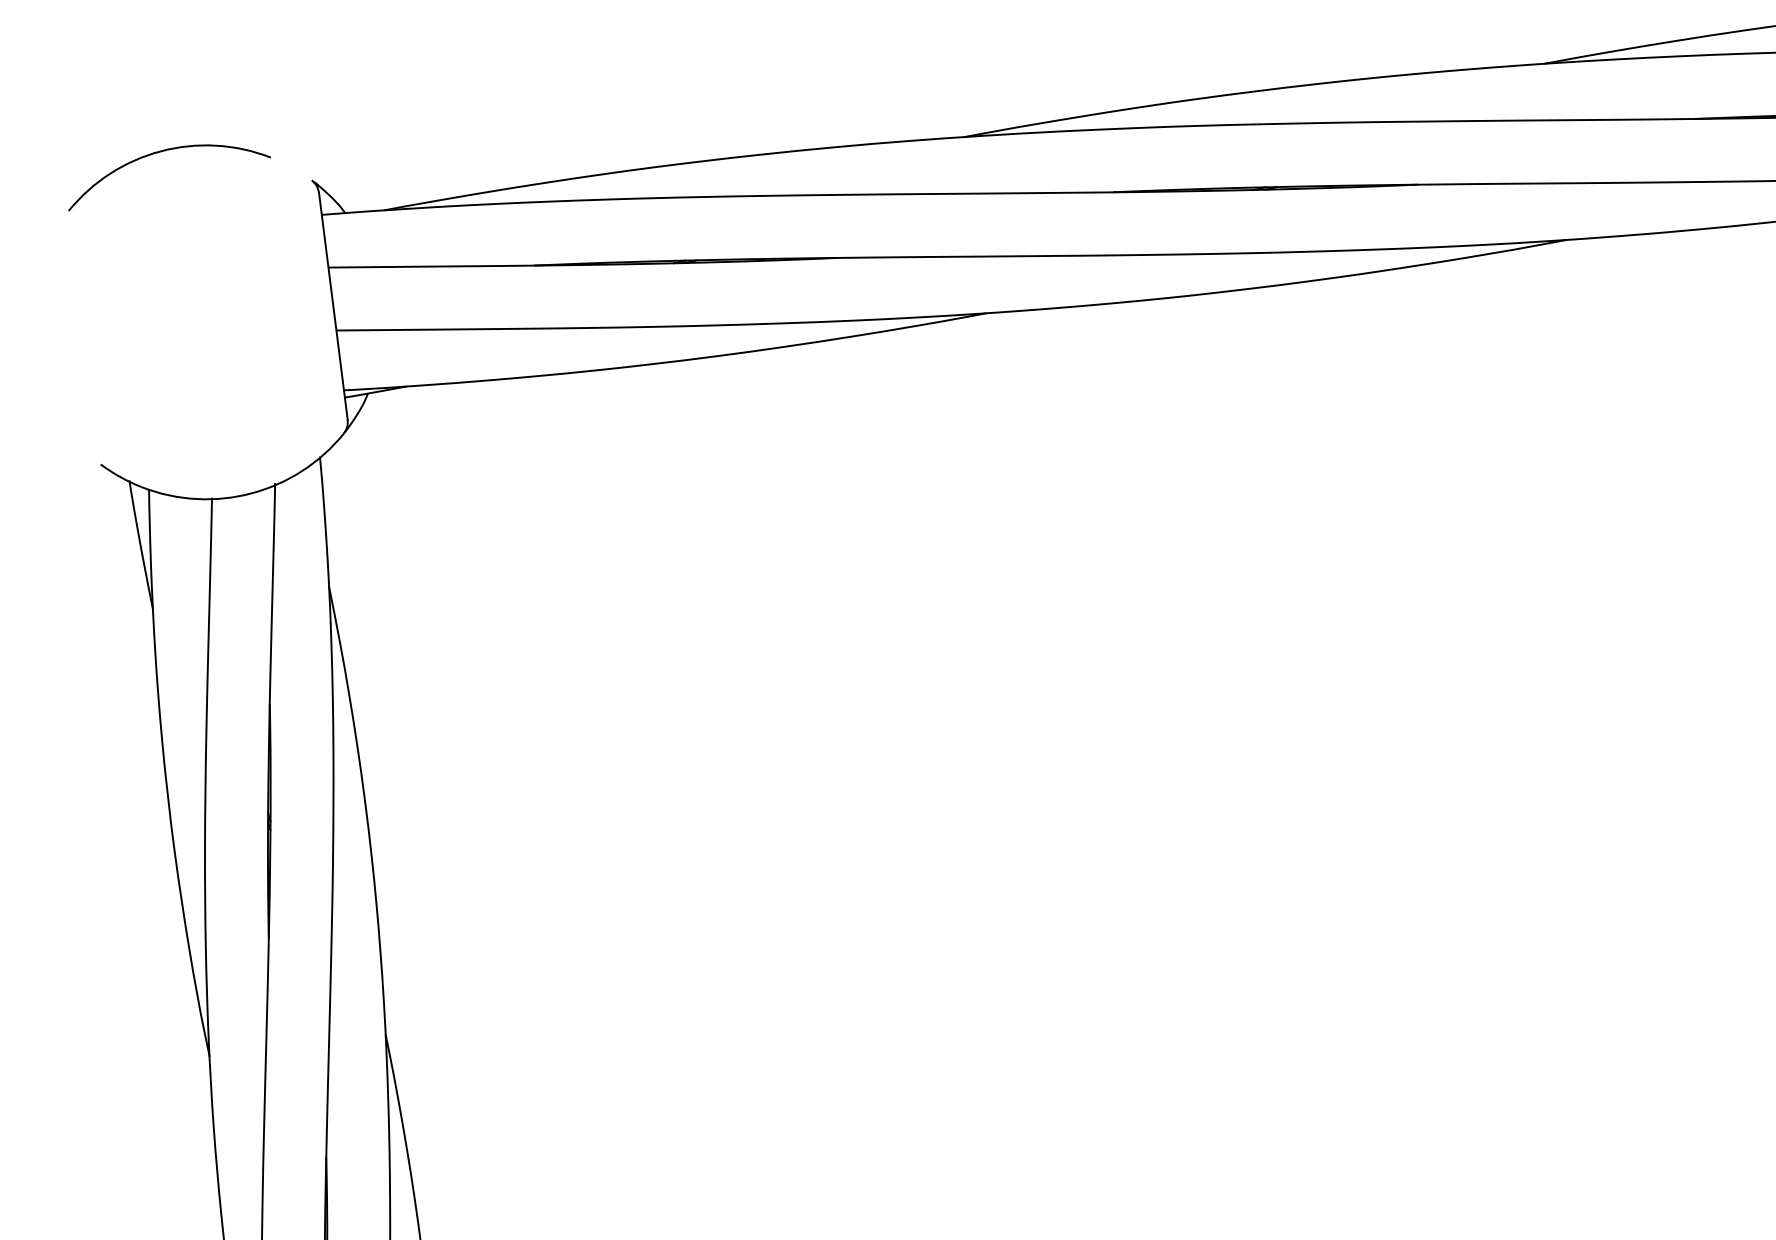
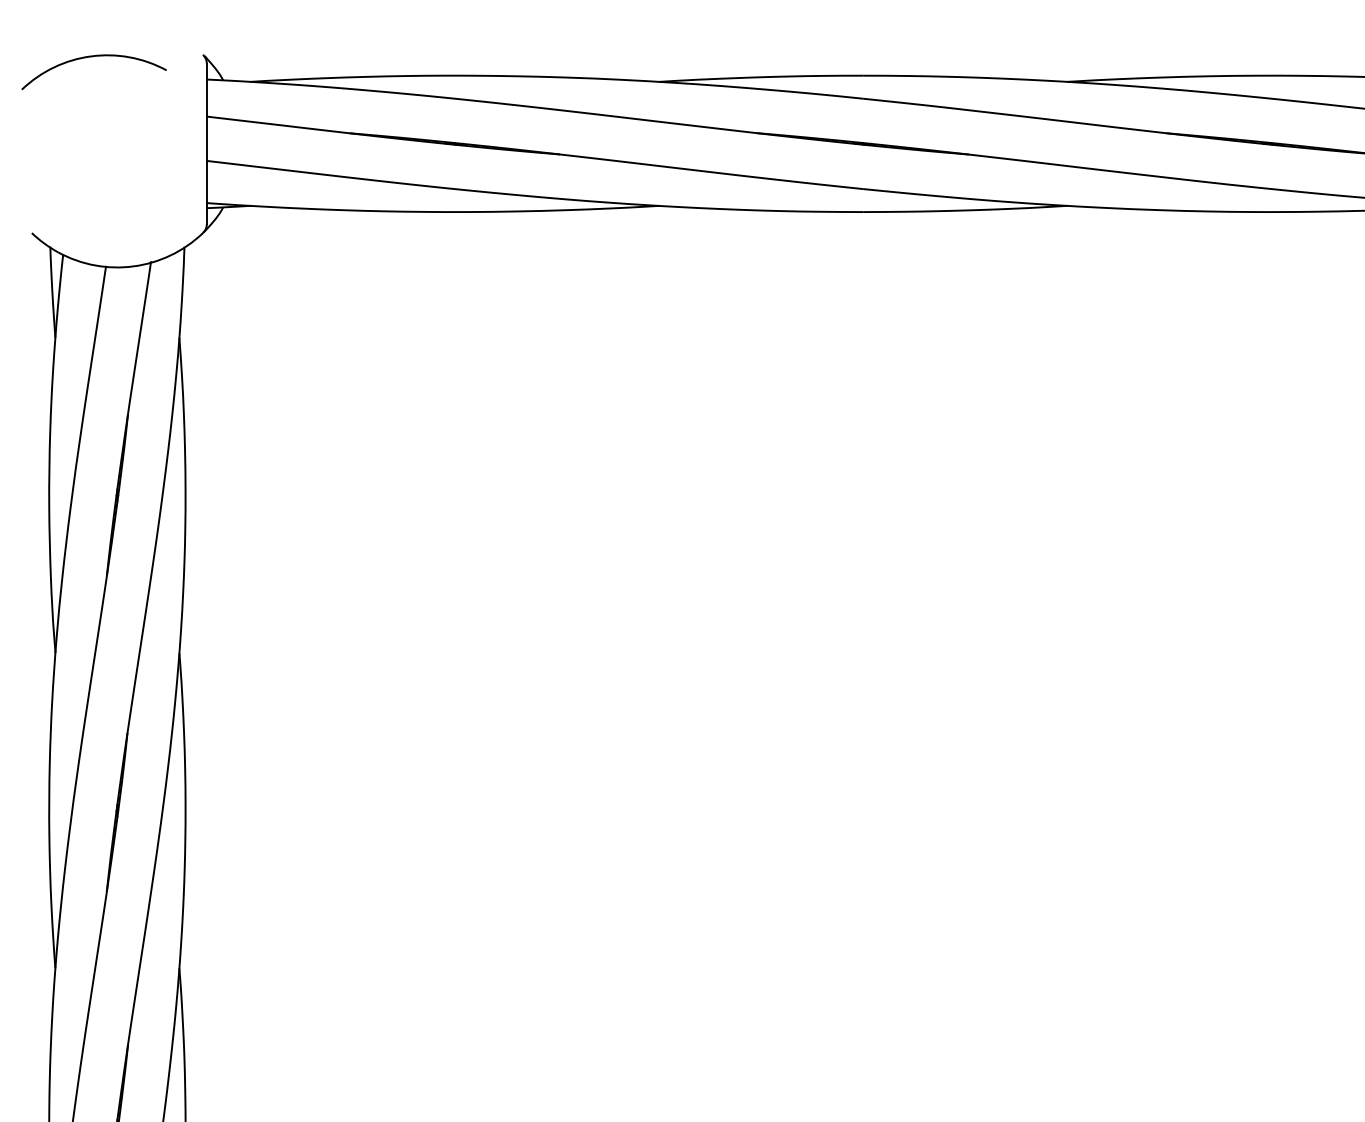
arc: (163, 152) -> (92, 57), moved

